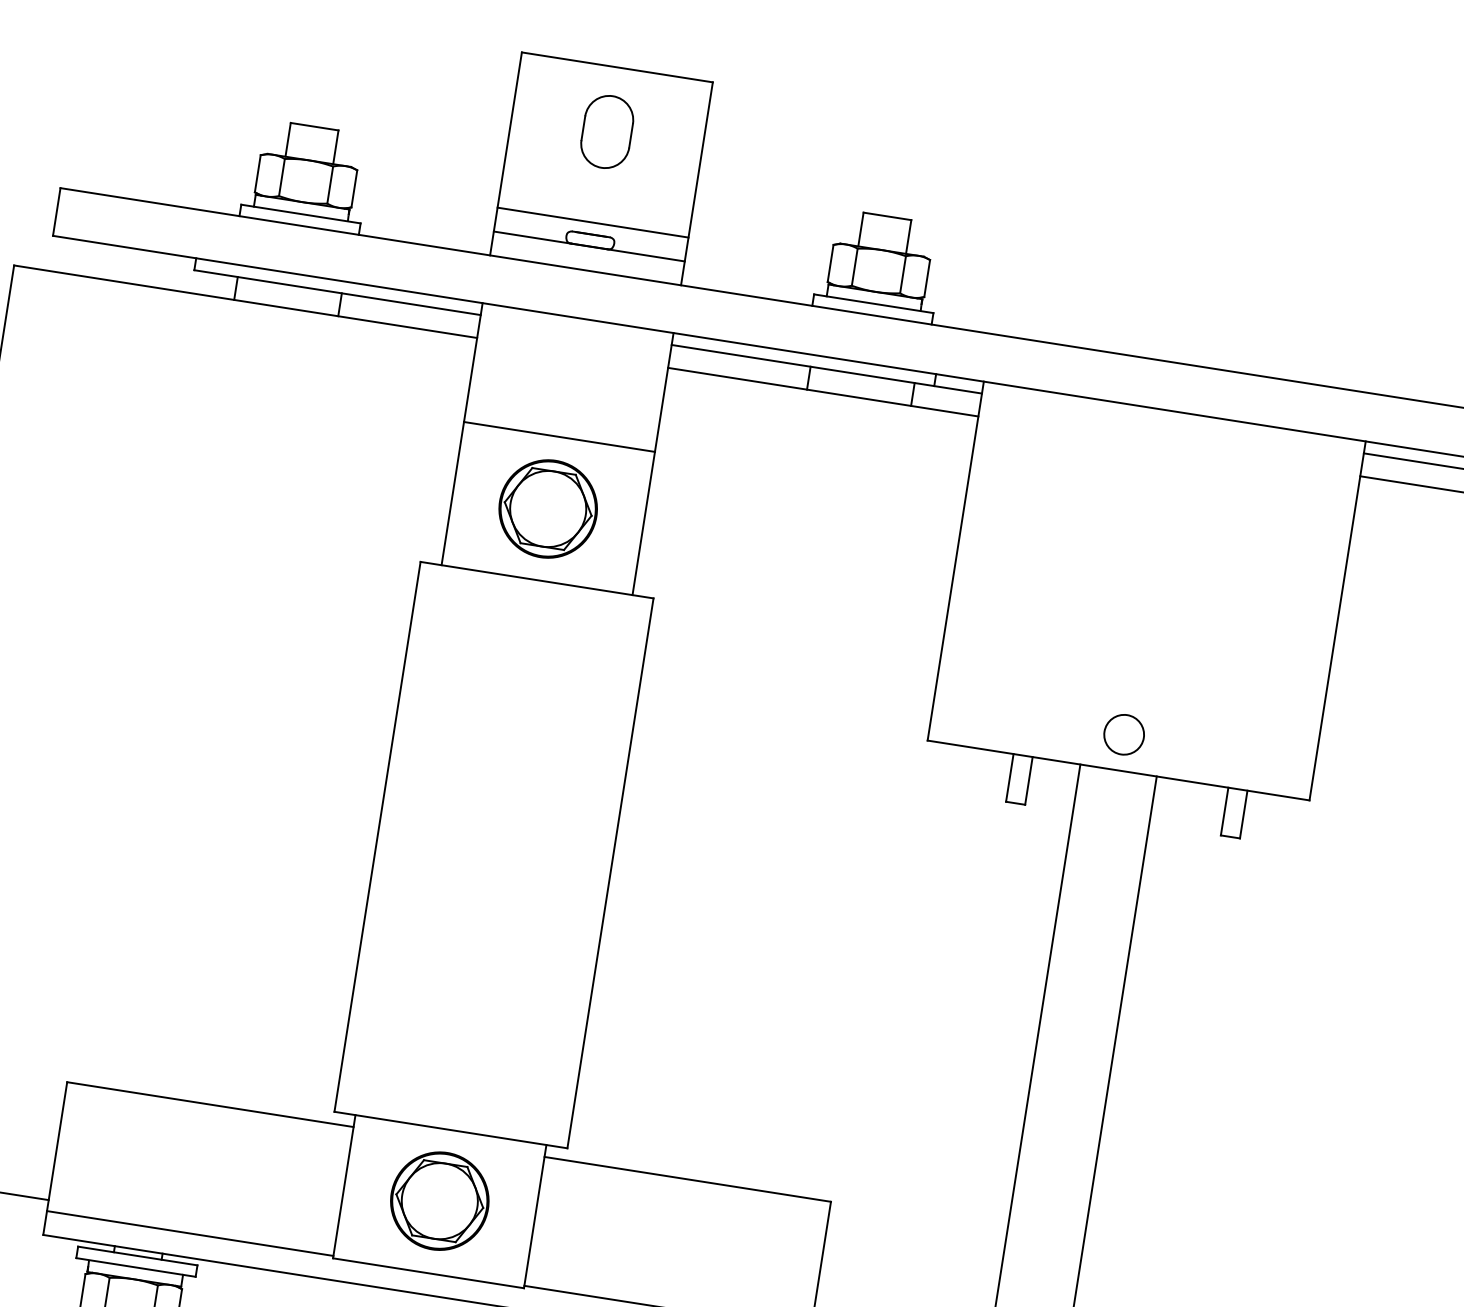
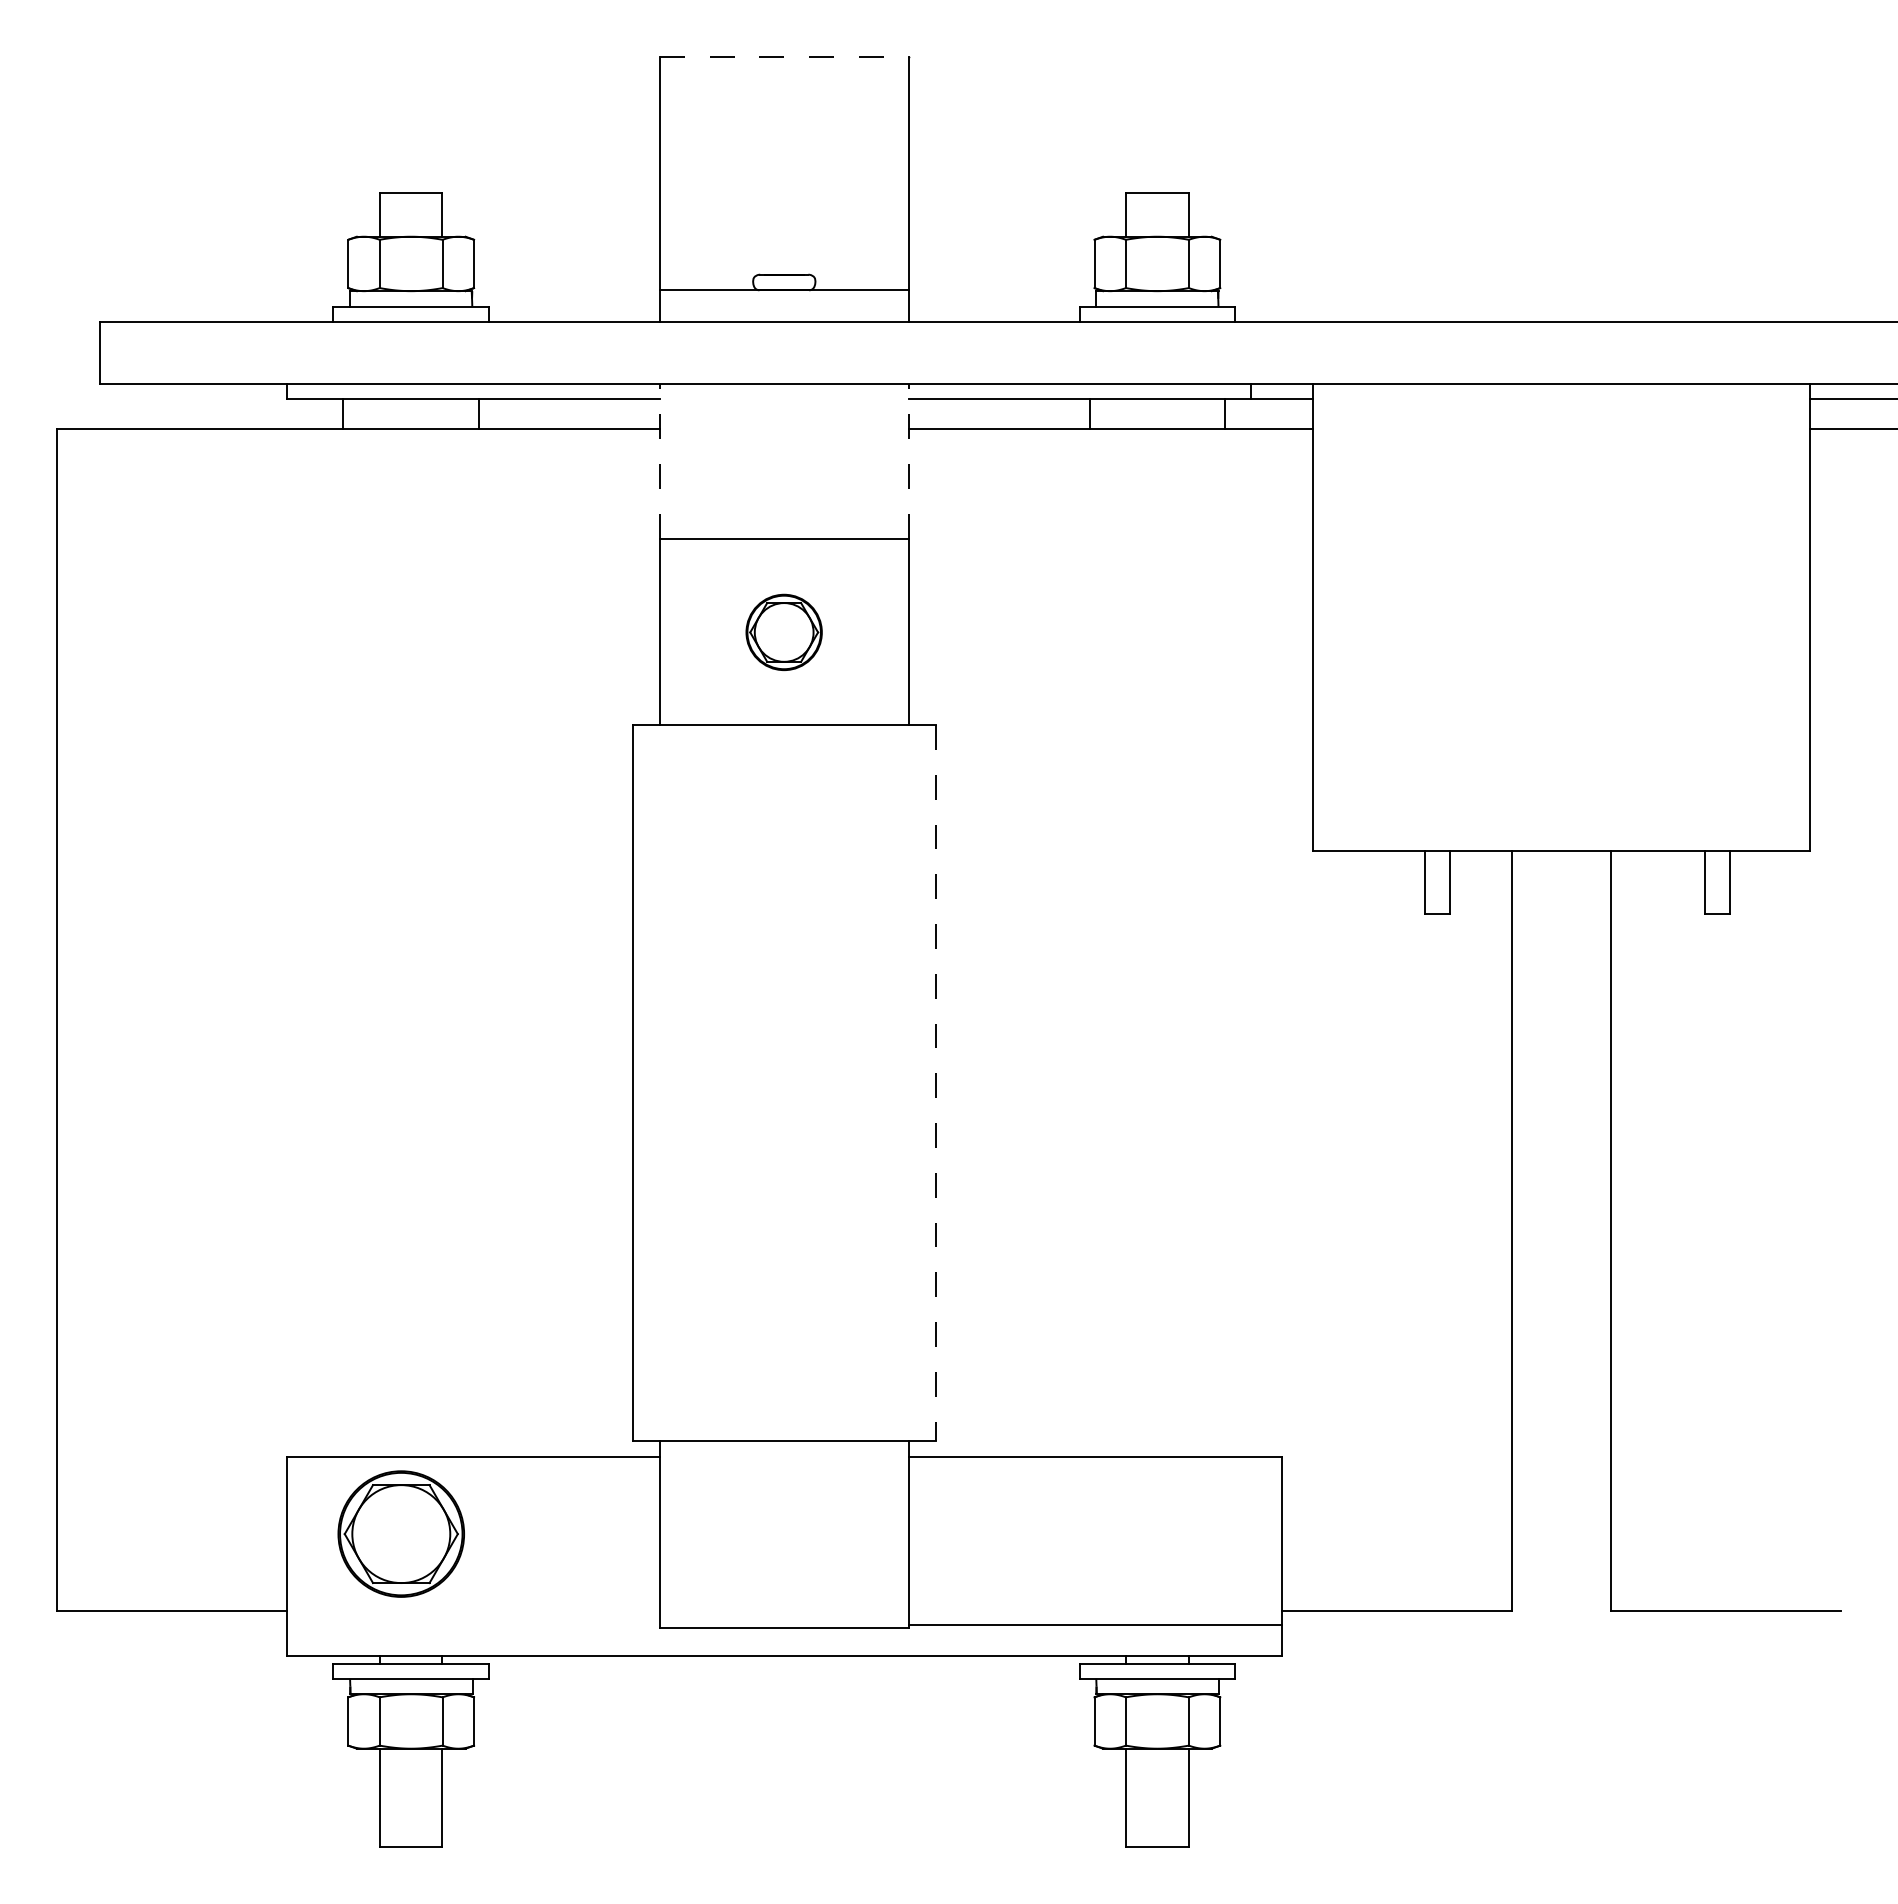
line: (617, 67) -> (784, 57), solid -> dashed
part: (607, 131) -> (784, 140), removed
line: (592, 222) -> (783, 259), removed
line: (473, 362) -> (659, 460), solid -> dashed
line: (664, 391) -> (908, 460), solid -> dashed
part: (547, 508) -> (783, 632), size x0.6
circle: (1124, 734) -> (1561, 804), removed
line: (610, 873) -> (936, 1083), solid -> dashed
part: (439, 1200) -> (400, 1533), moved
line: (189, 1233) -> (472, 1624), removed

